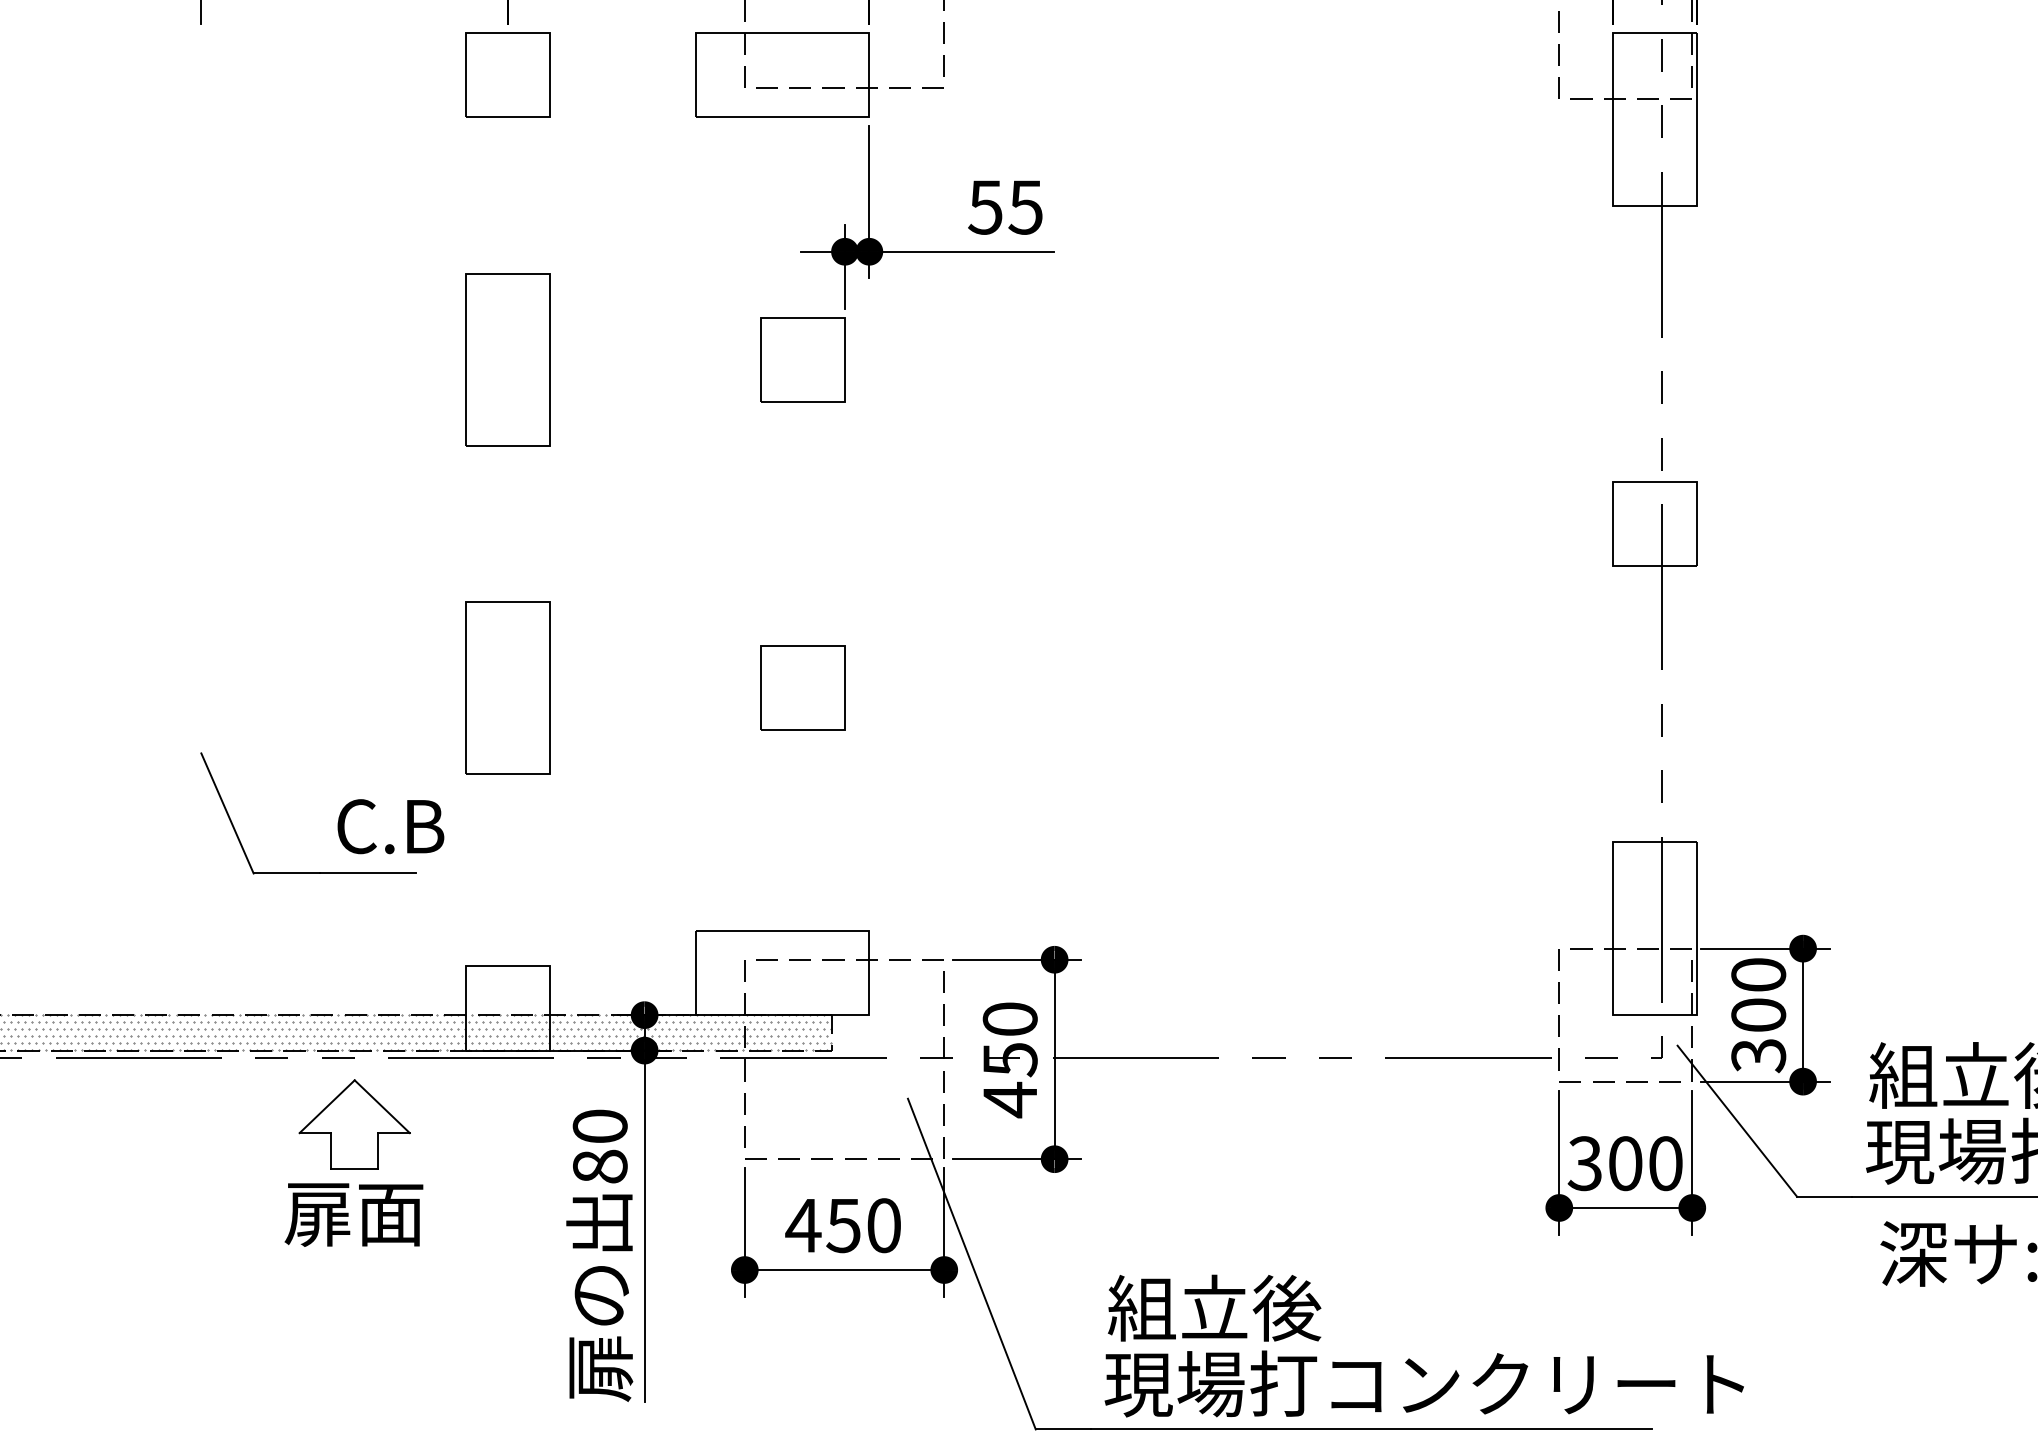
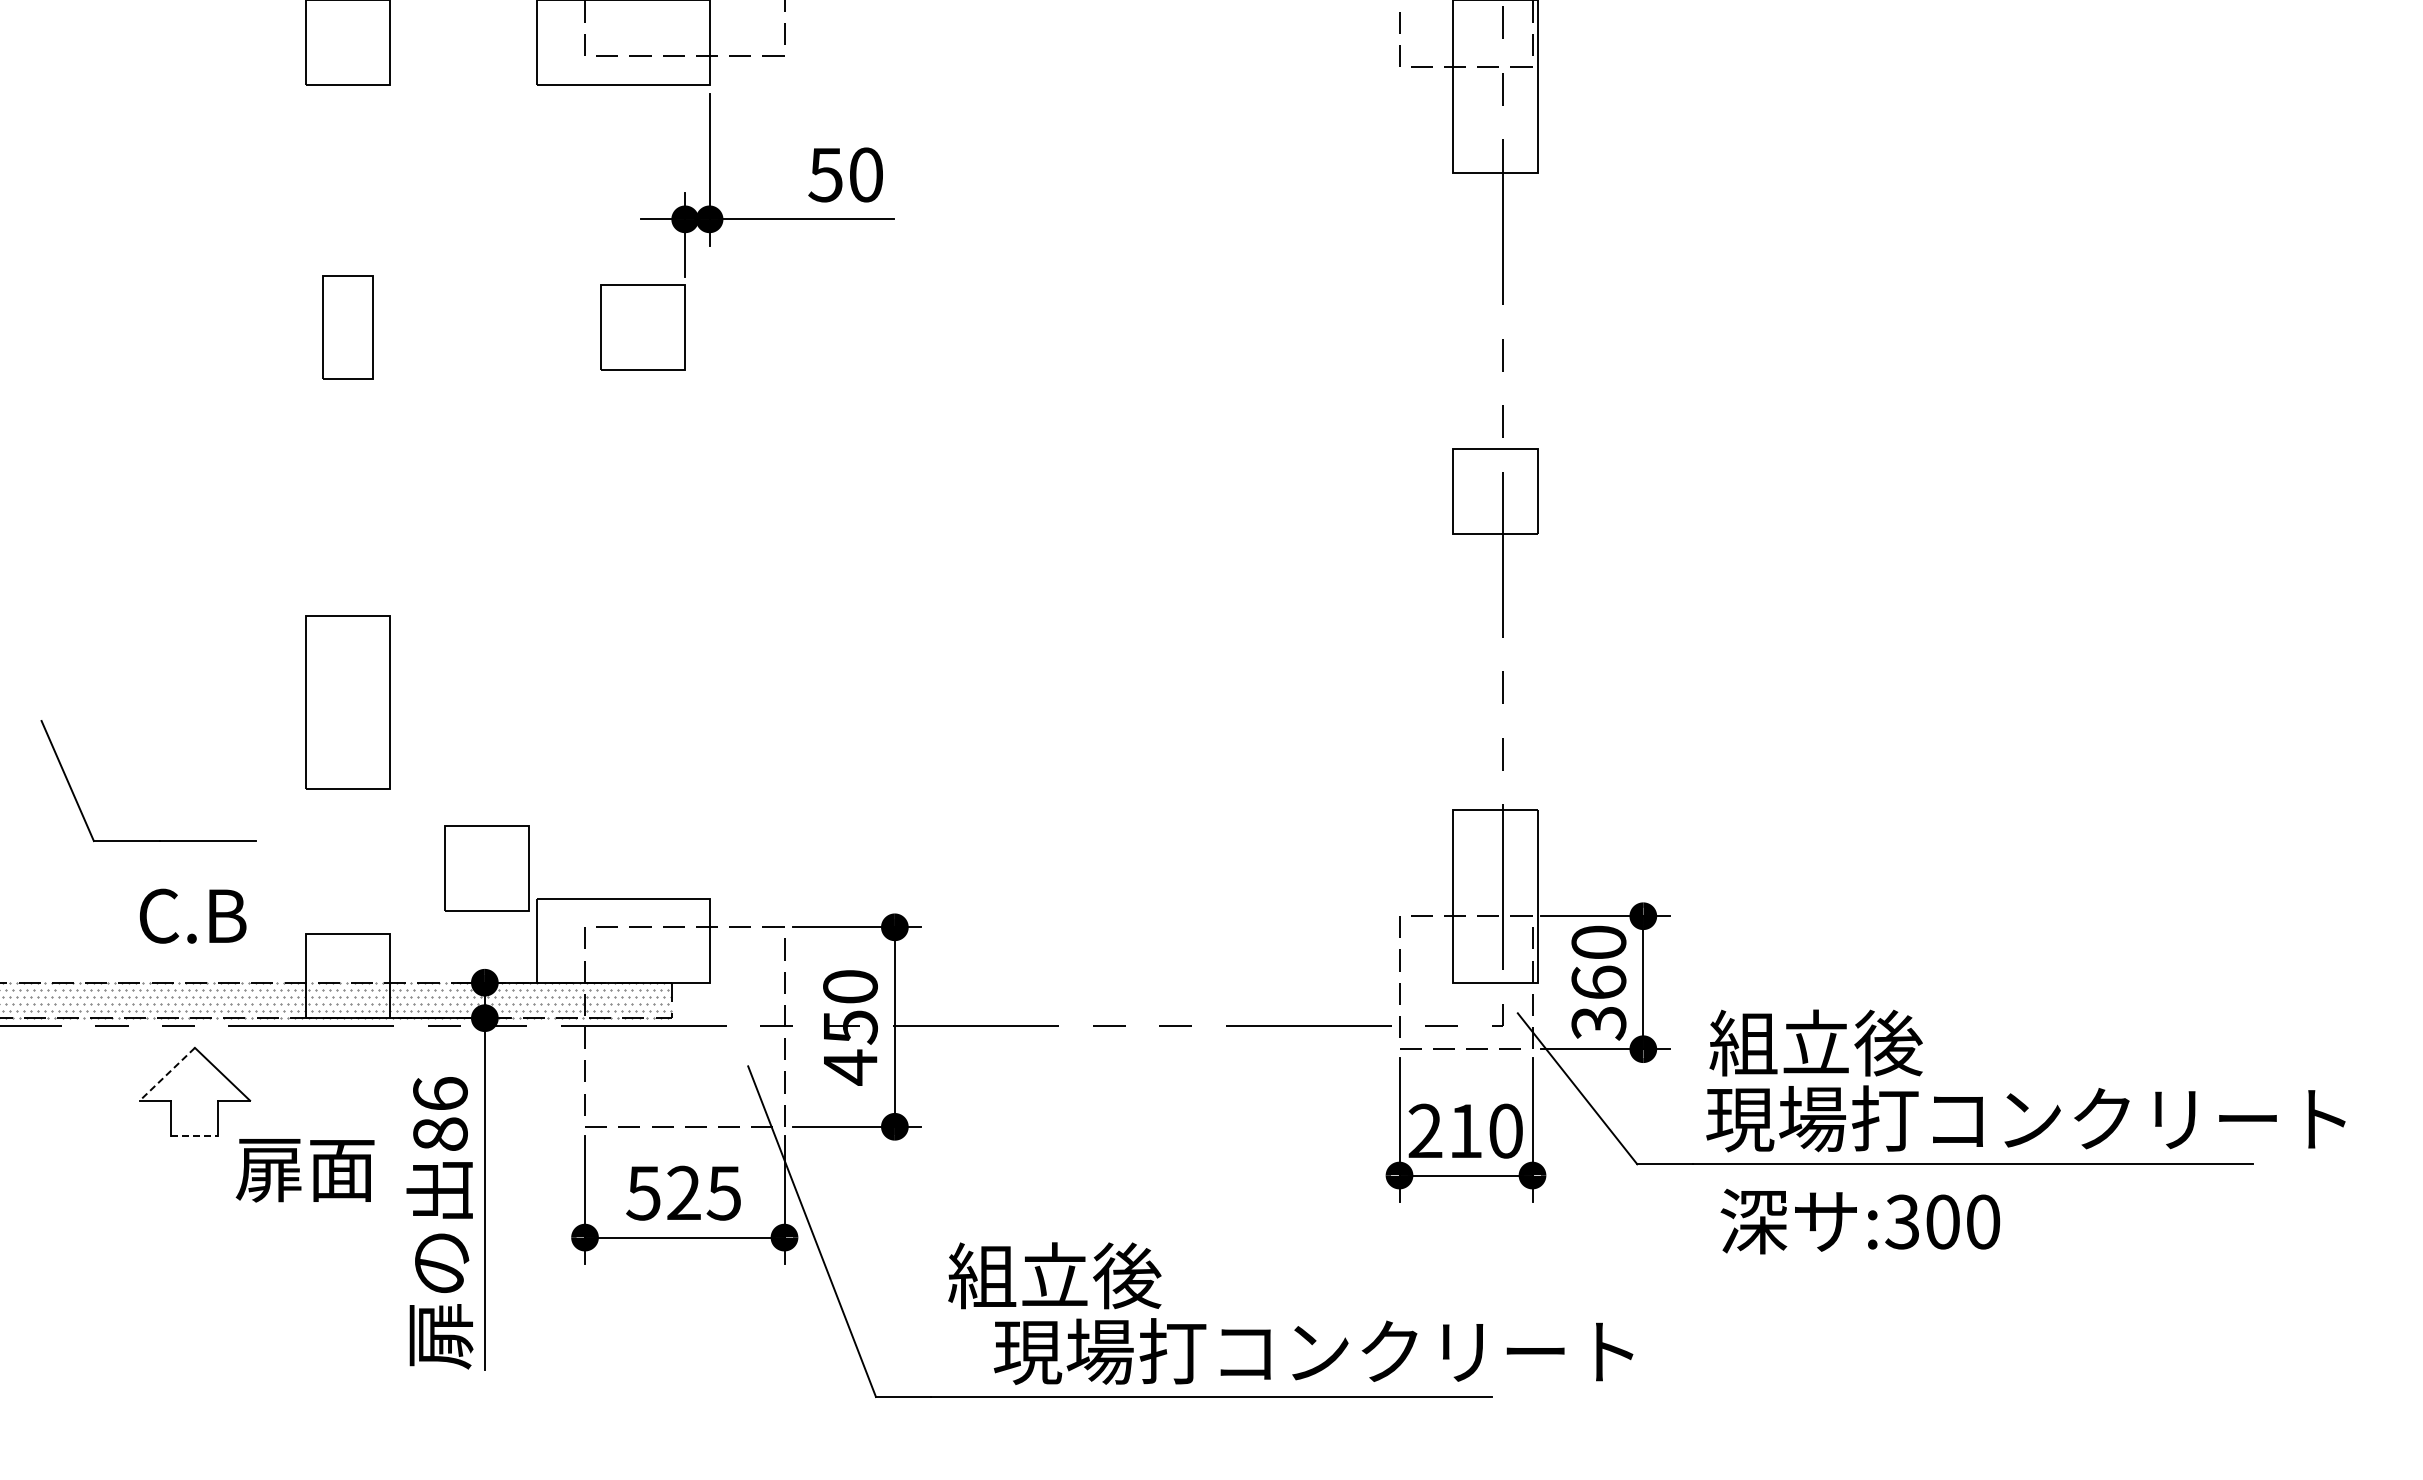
text: (1025, 206) -> (865, 174), 55 -> 50
part: (507, 359) -> (347, 327), size x0.6
part: (507, 687) -> (347, 702), moved
part: (802, 687) -> (486, 868), moved
text: (391, 825) -> (193, 915), moved
text: (1758, 1014) -> (1598, 982), 300 -> 360
line: (327, 1106) -> (167, 1074), solid -> dashed
text: (600, 1125) -> (440, 1093), 80 -> 86
text: (1605, 1162) -> (1445, 1130), 300 -> 210
line: (355, 1168) -> (195, 1136), solid -> dashed
text: (353, 1214) -> (304, 1170), moved
text: (843, 1224) -> (683, 1192), 450 -> 525
text: (1424, 1383) -> (1313, 1351), moved

